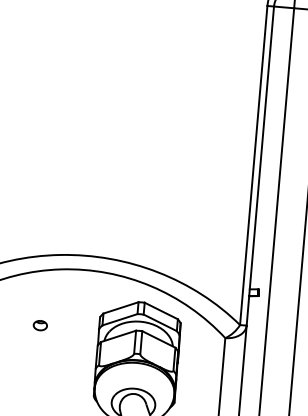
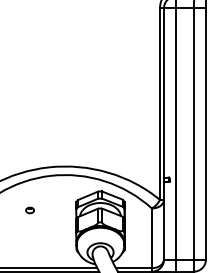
part: (39, 325) -> (29, 210), moved

